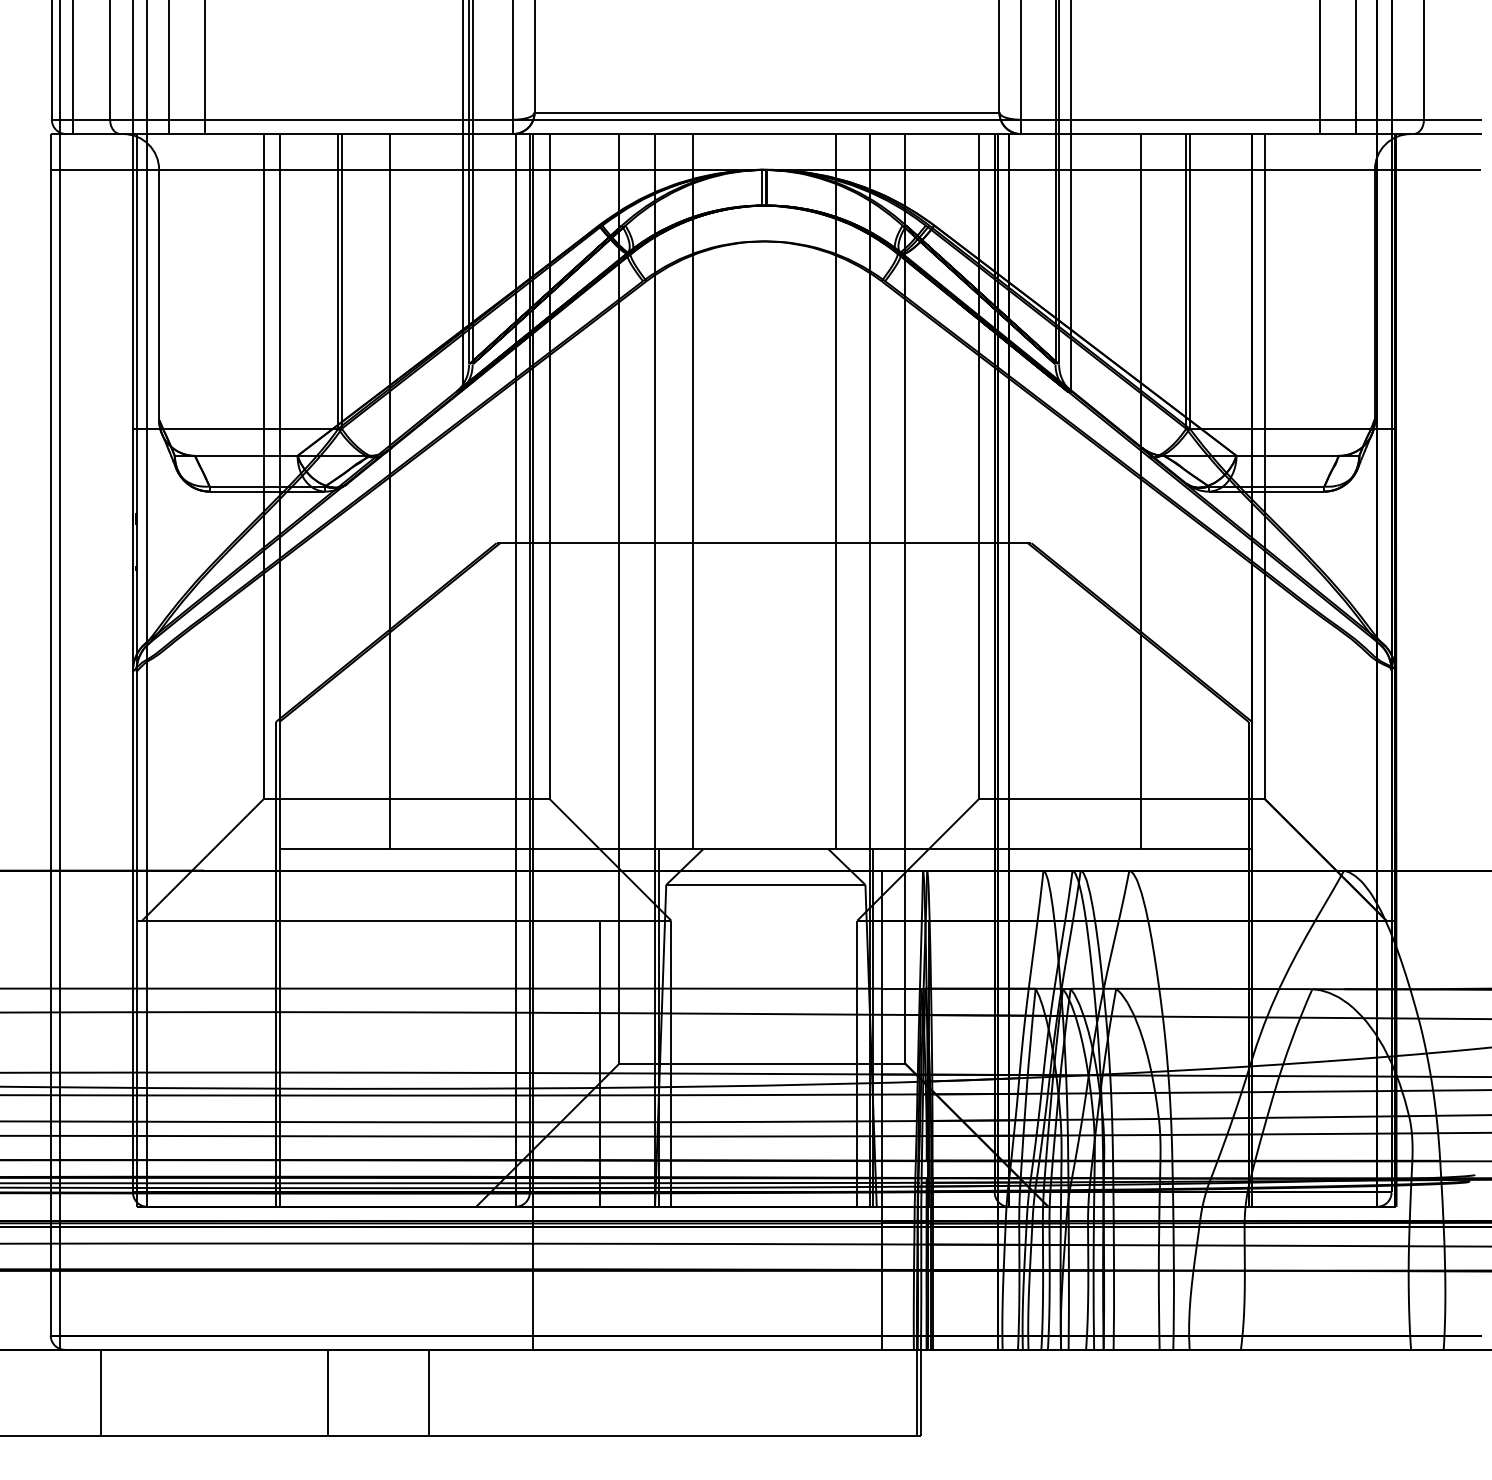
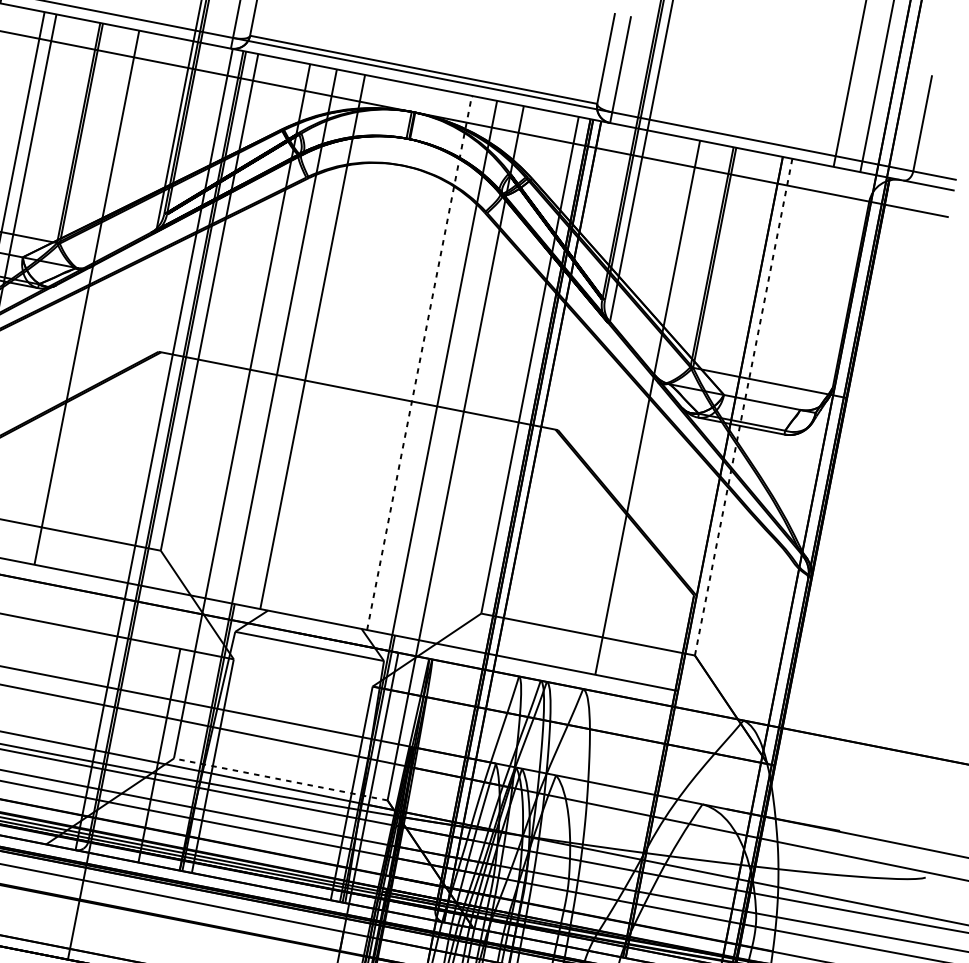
line: (1264, 466) -> (743, 407), solid -> dashed
line: (835, 491) -> (419, 362), solid -> dashed
line: (761, 1063) -> (280, 779), solid -> dashed

